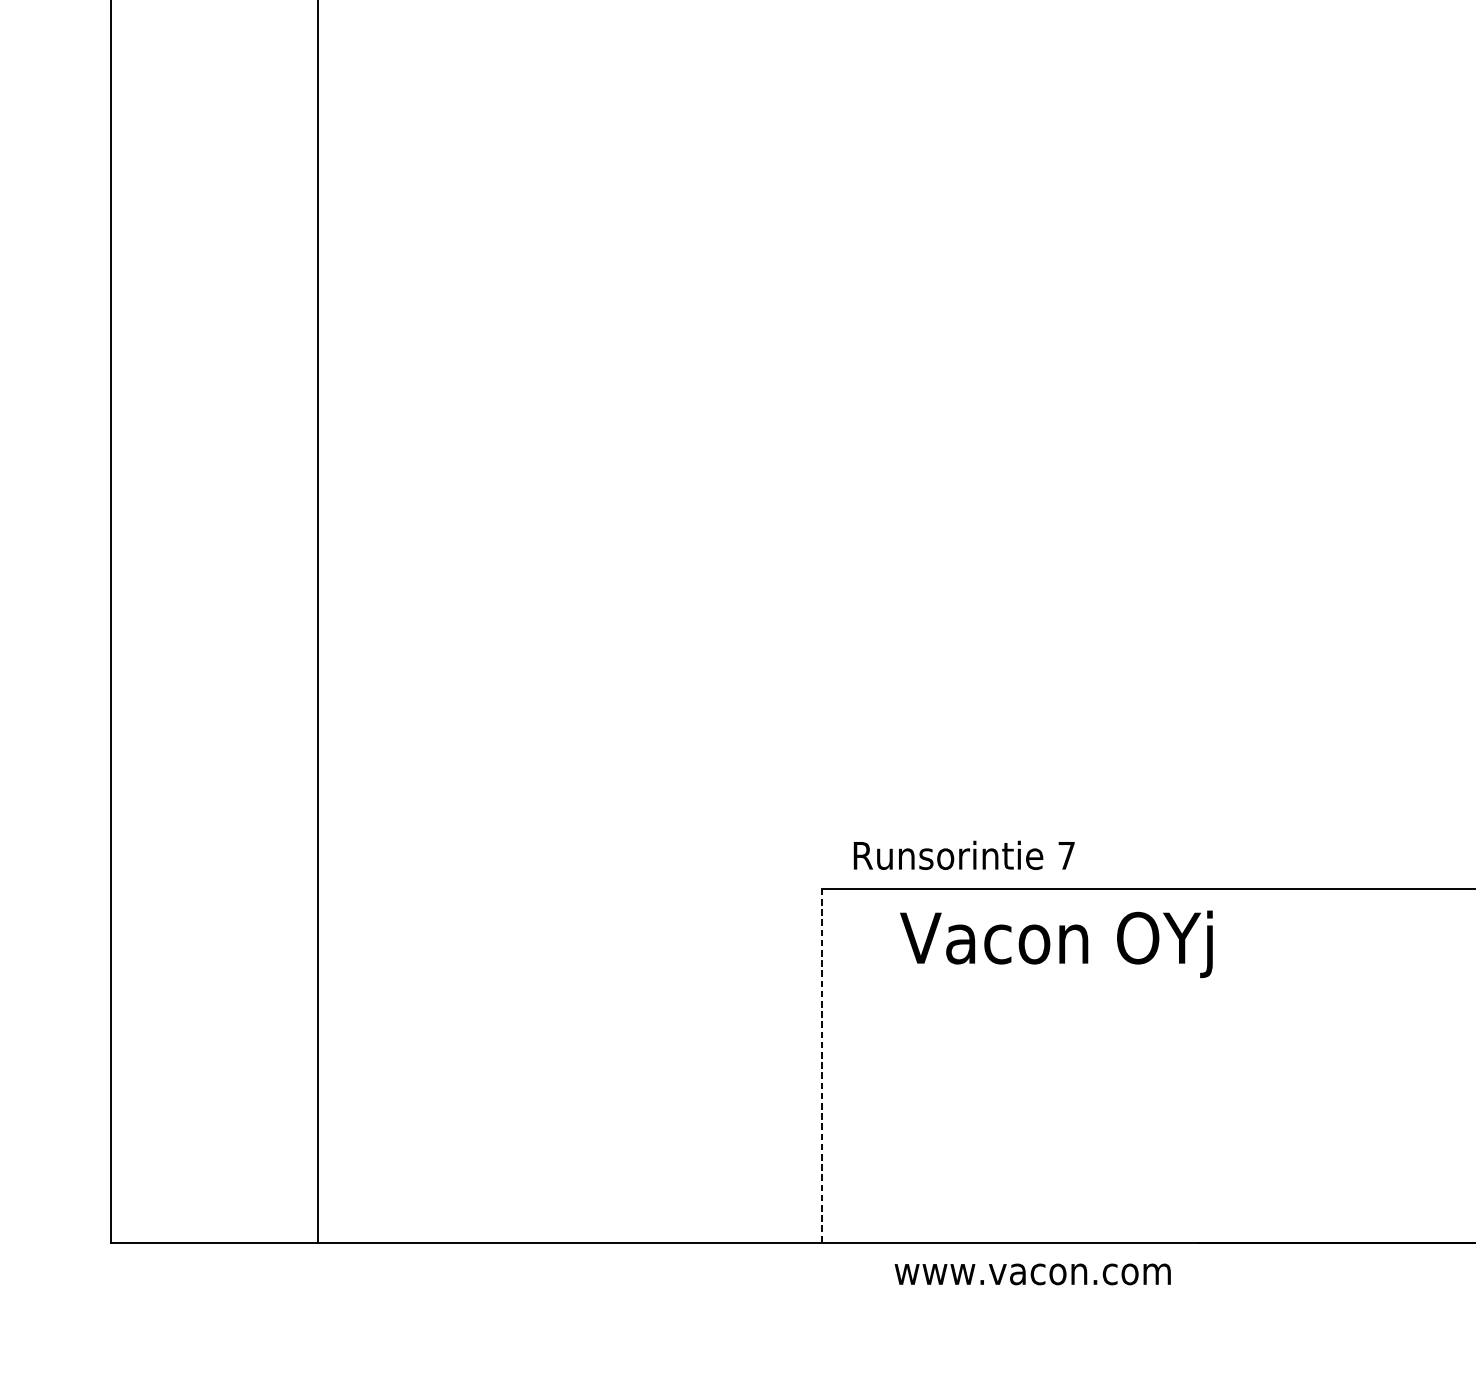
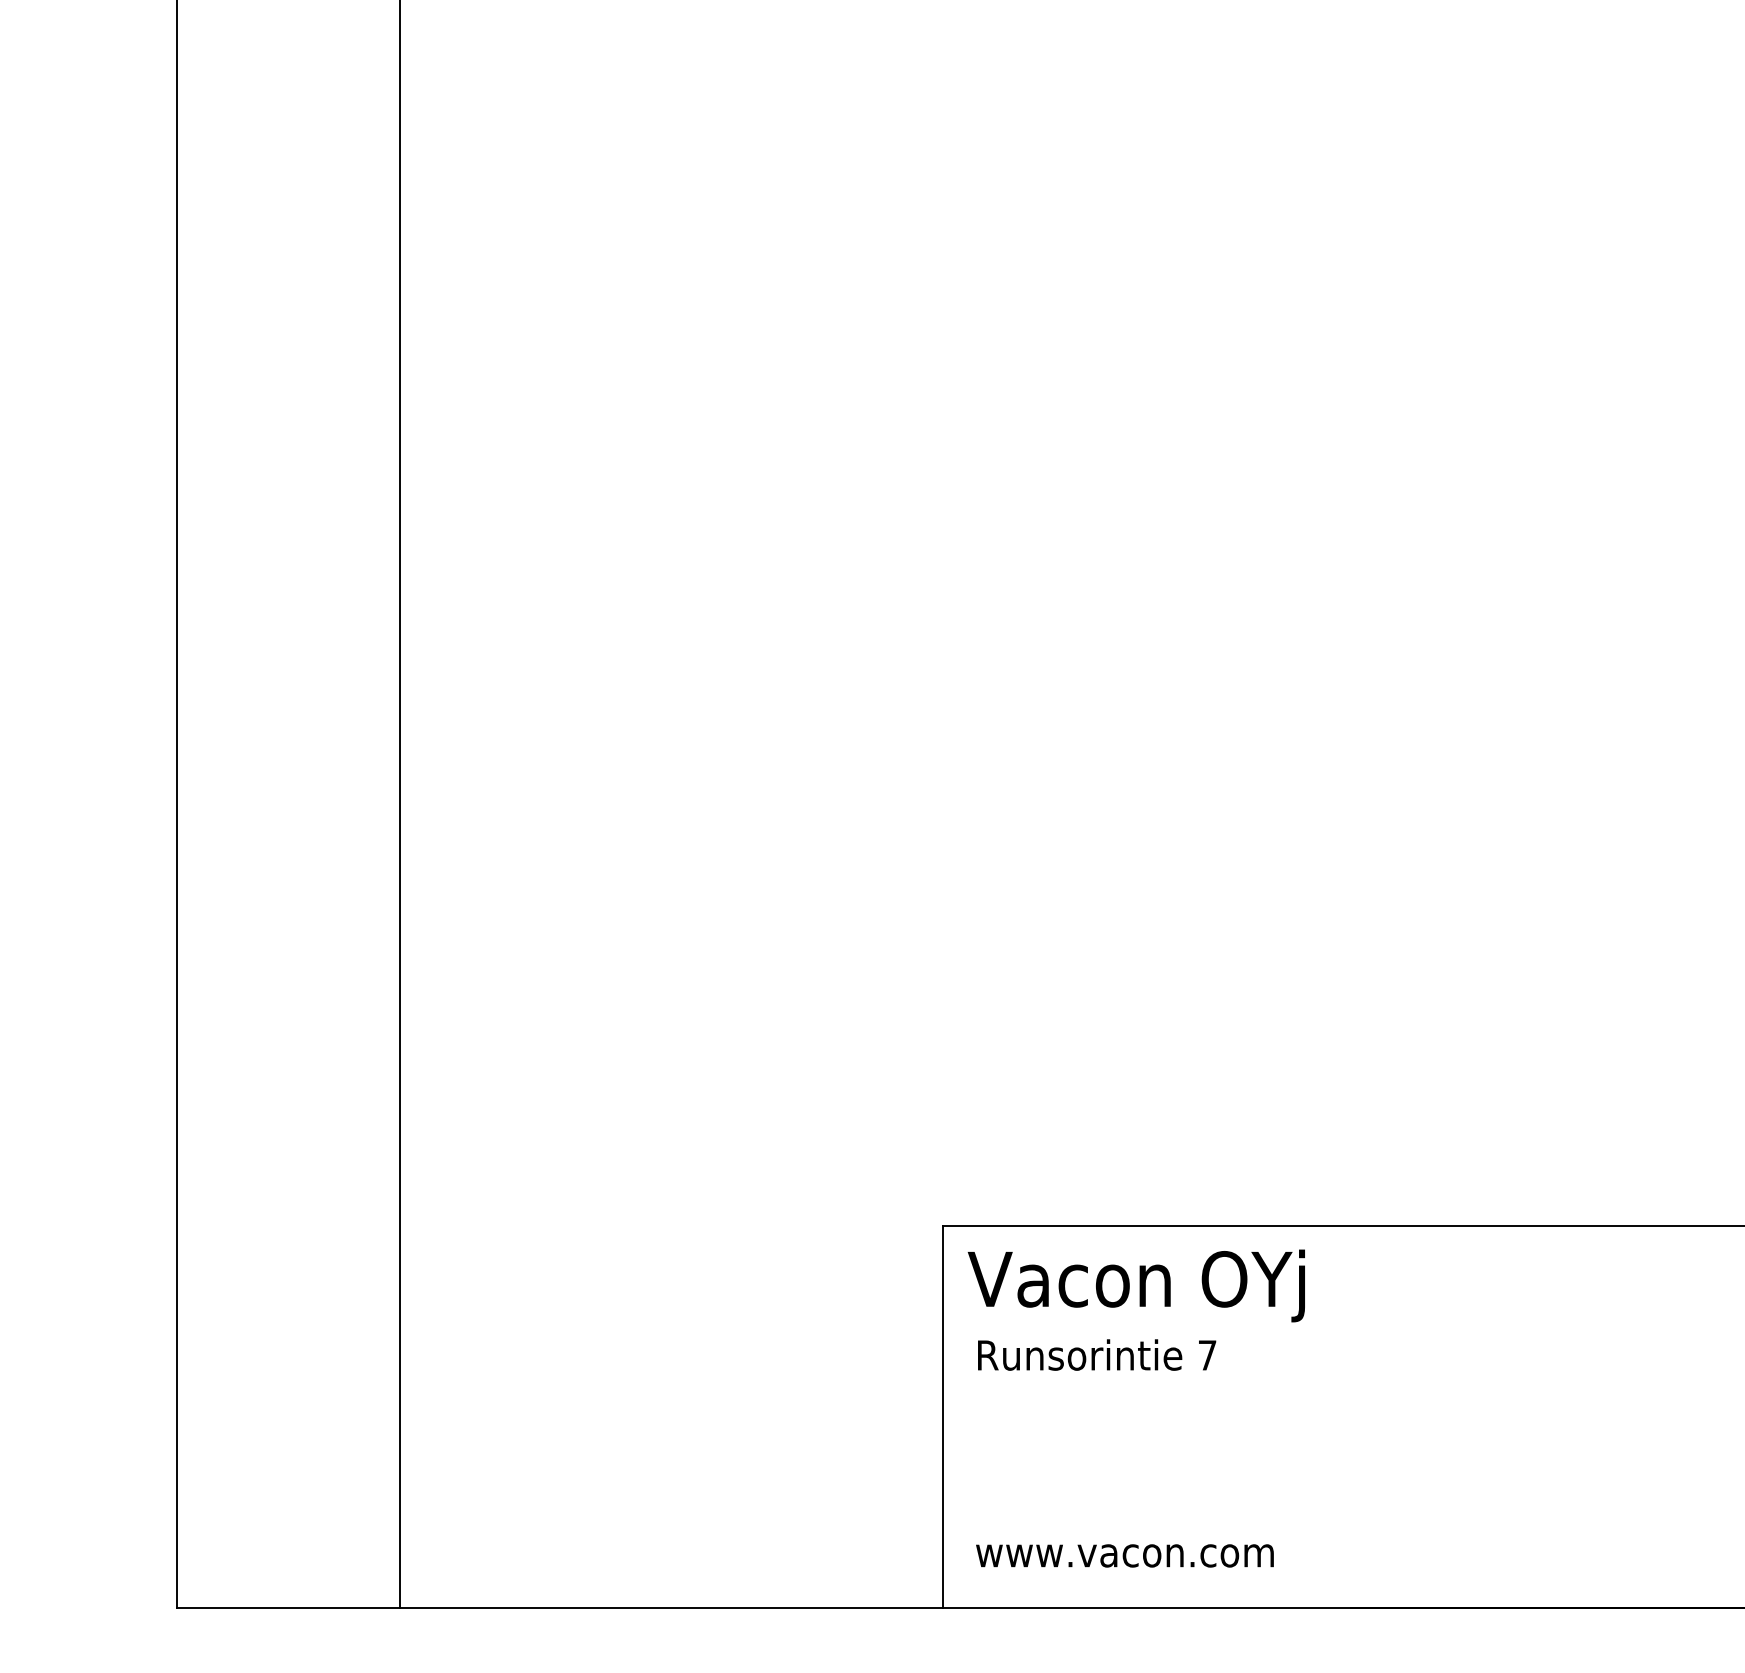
text: (964, 854) -> (1097, 1354), moved
text: (1055, 943) -> (1135, 1285), moved
line: (821, 1065) -> (943, 1416), dashed -> solid
text: (1032, 1274) -> (1124, 1555), moved

